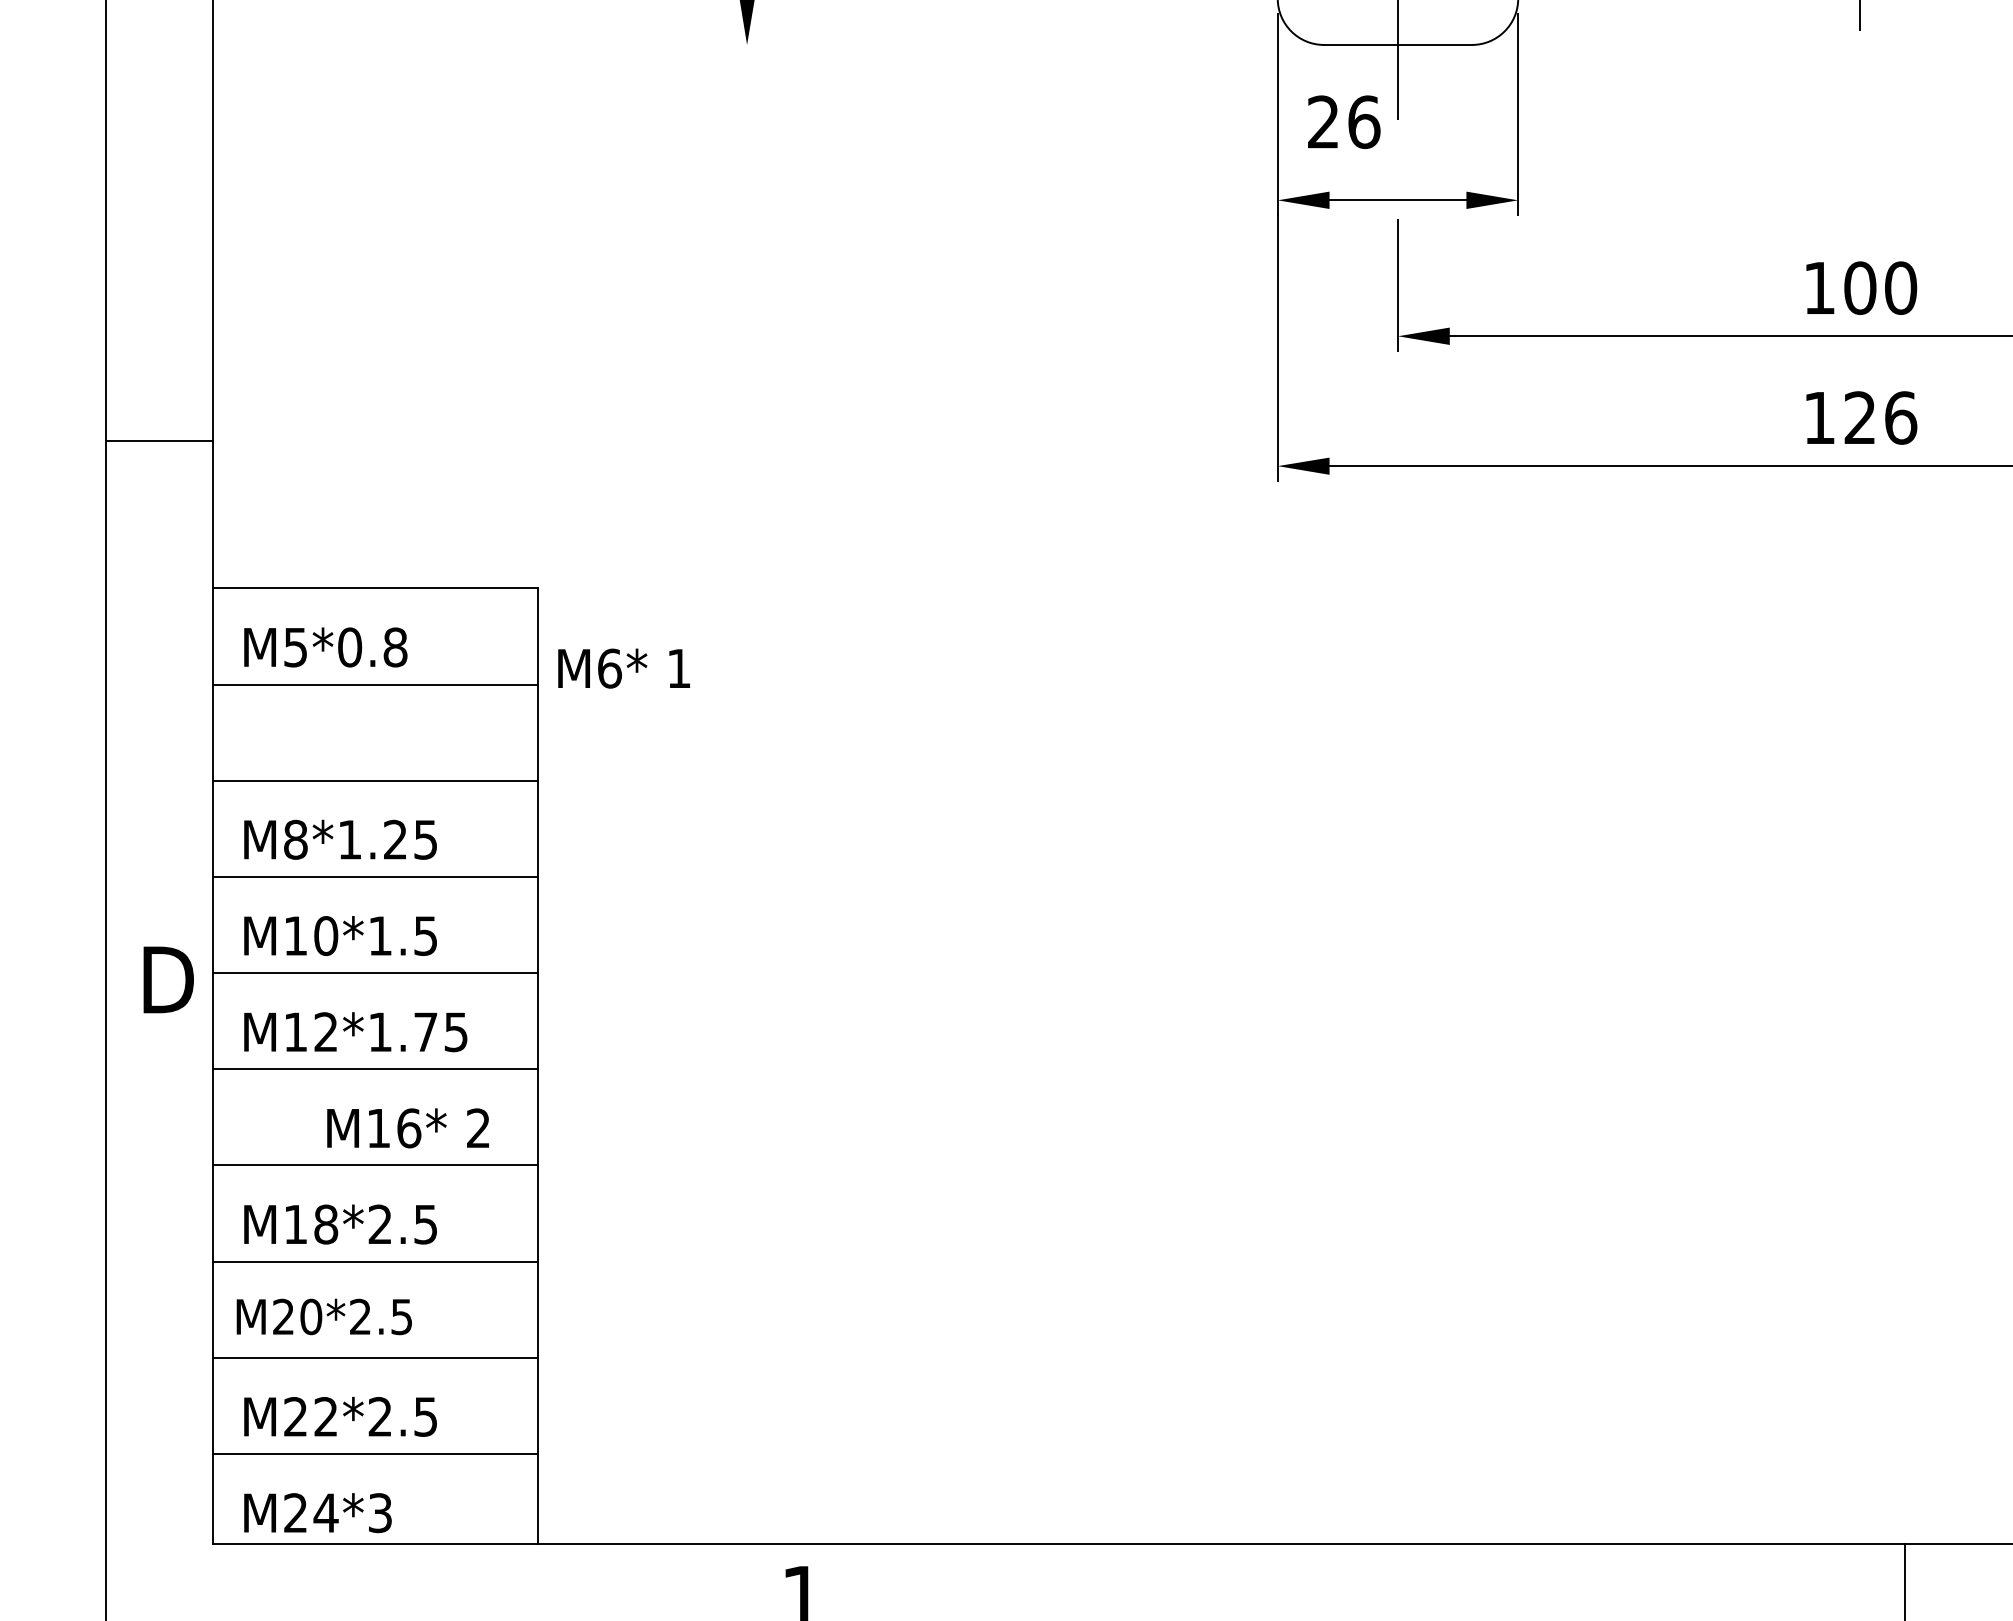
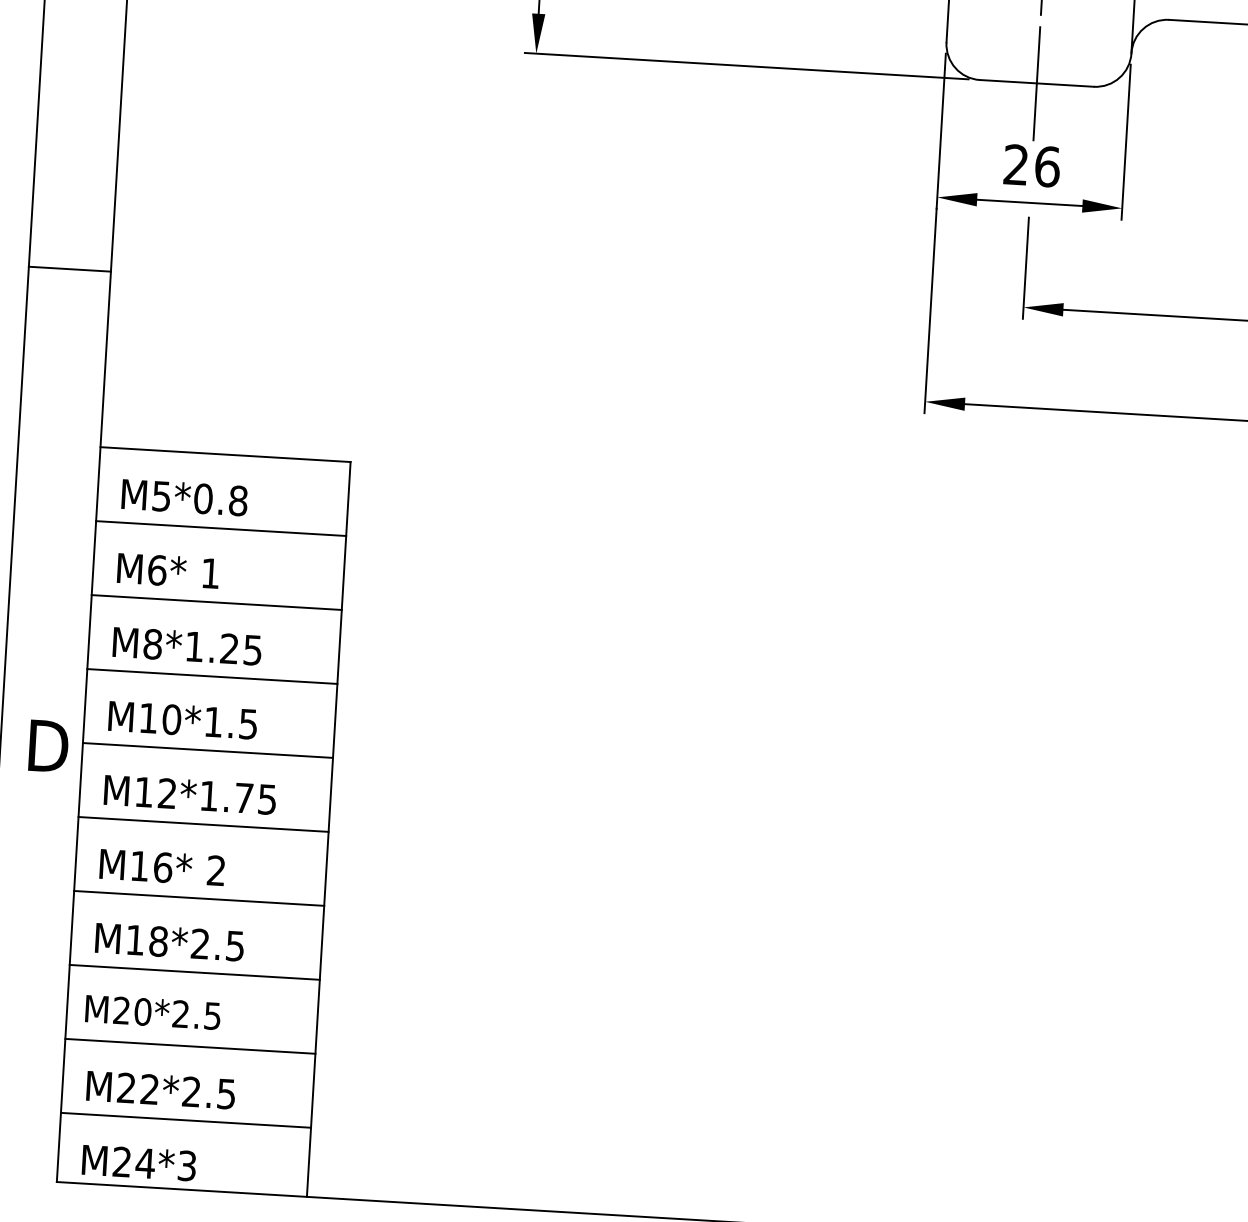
line: (1020, 44) -> (746, 65), added
text: (1344, 121) -> (1032, 165), moved
line: (159, 441) -> (70, 269), moved
text: (623, 668) -> (167, 570), moved
text: (407, 1128) -> (161, 867), moved

